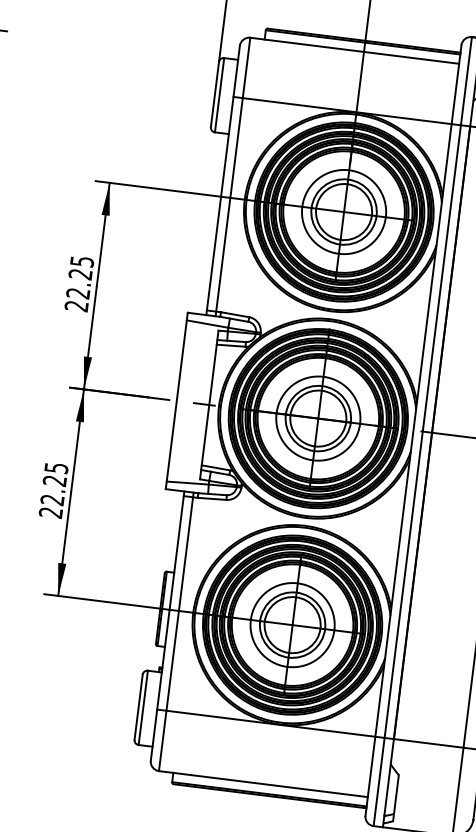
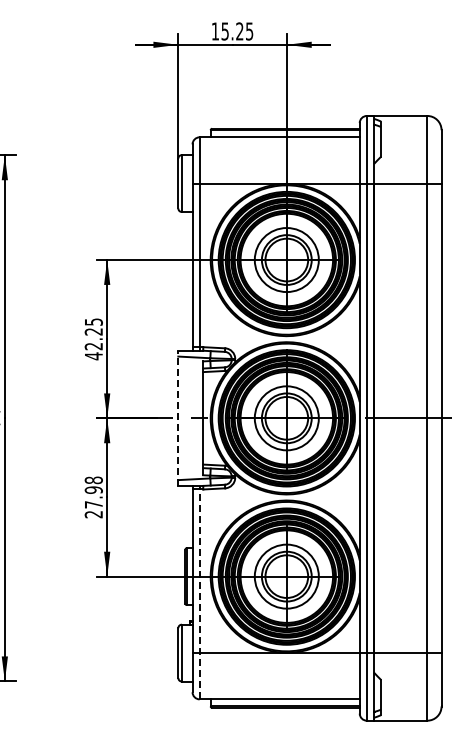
text: (76, 306) -> (93, 356), 22.25 -> 42.25
line: (176, 401) -> (178, 418), solid -> dashed
text: (54, 483) -> (93, 492), 22.25 -> 27.98
line: (176, 631) -> (199, 592), solid -> dashed

